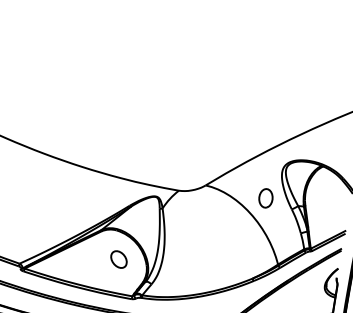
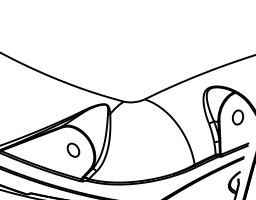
part: (265, 198) -> (237, 117), moved

